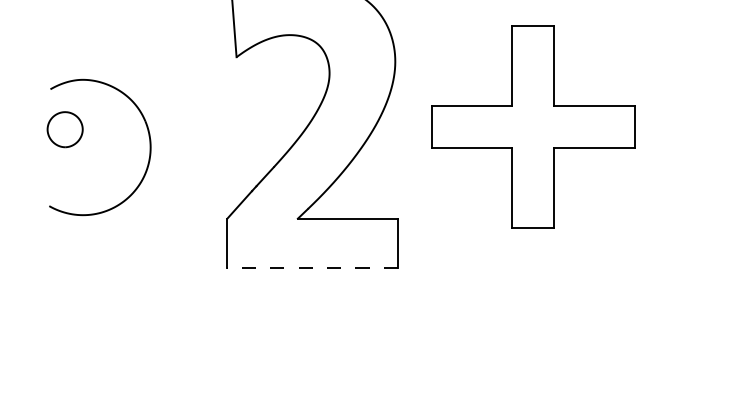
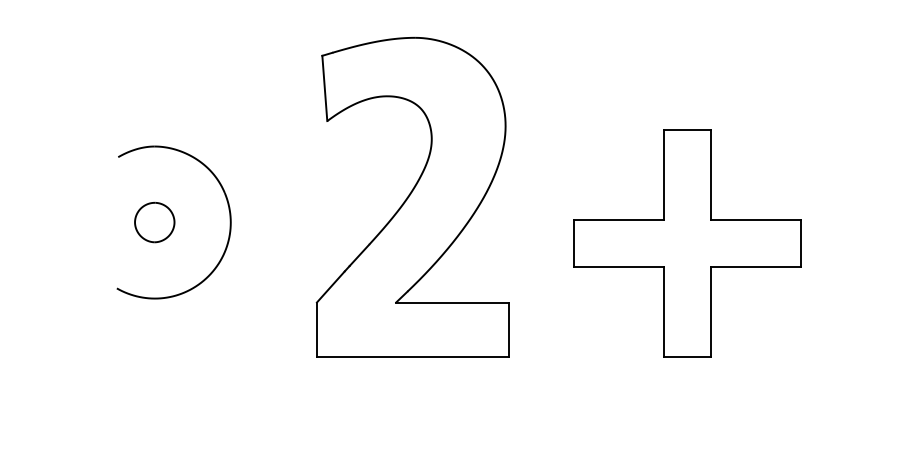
part: (533, 126) -> (687, 243), moved
part: (64, 129) -> (154, 222), moved
line: (312, 267) -> (412, 357), dashed -> solid

